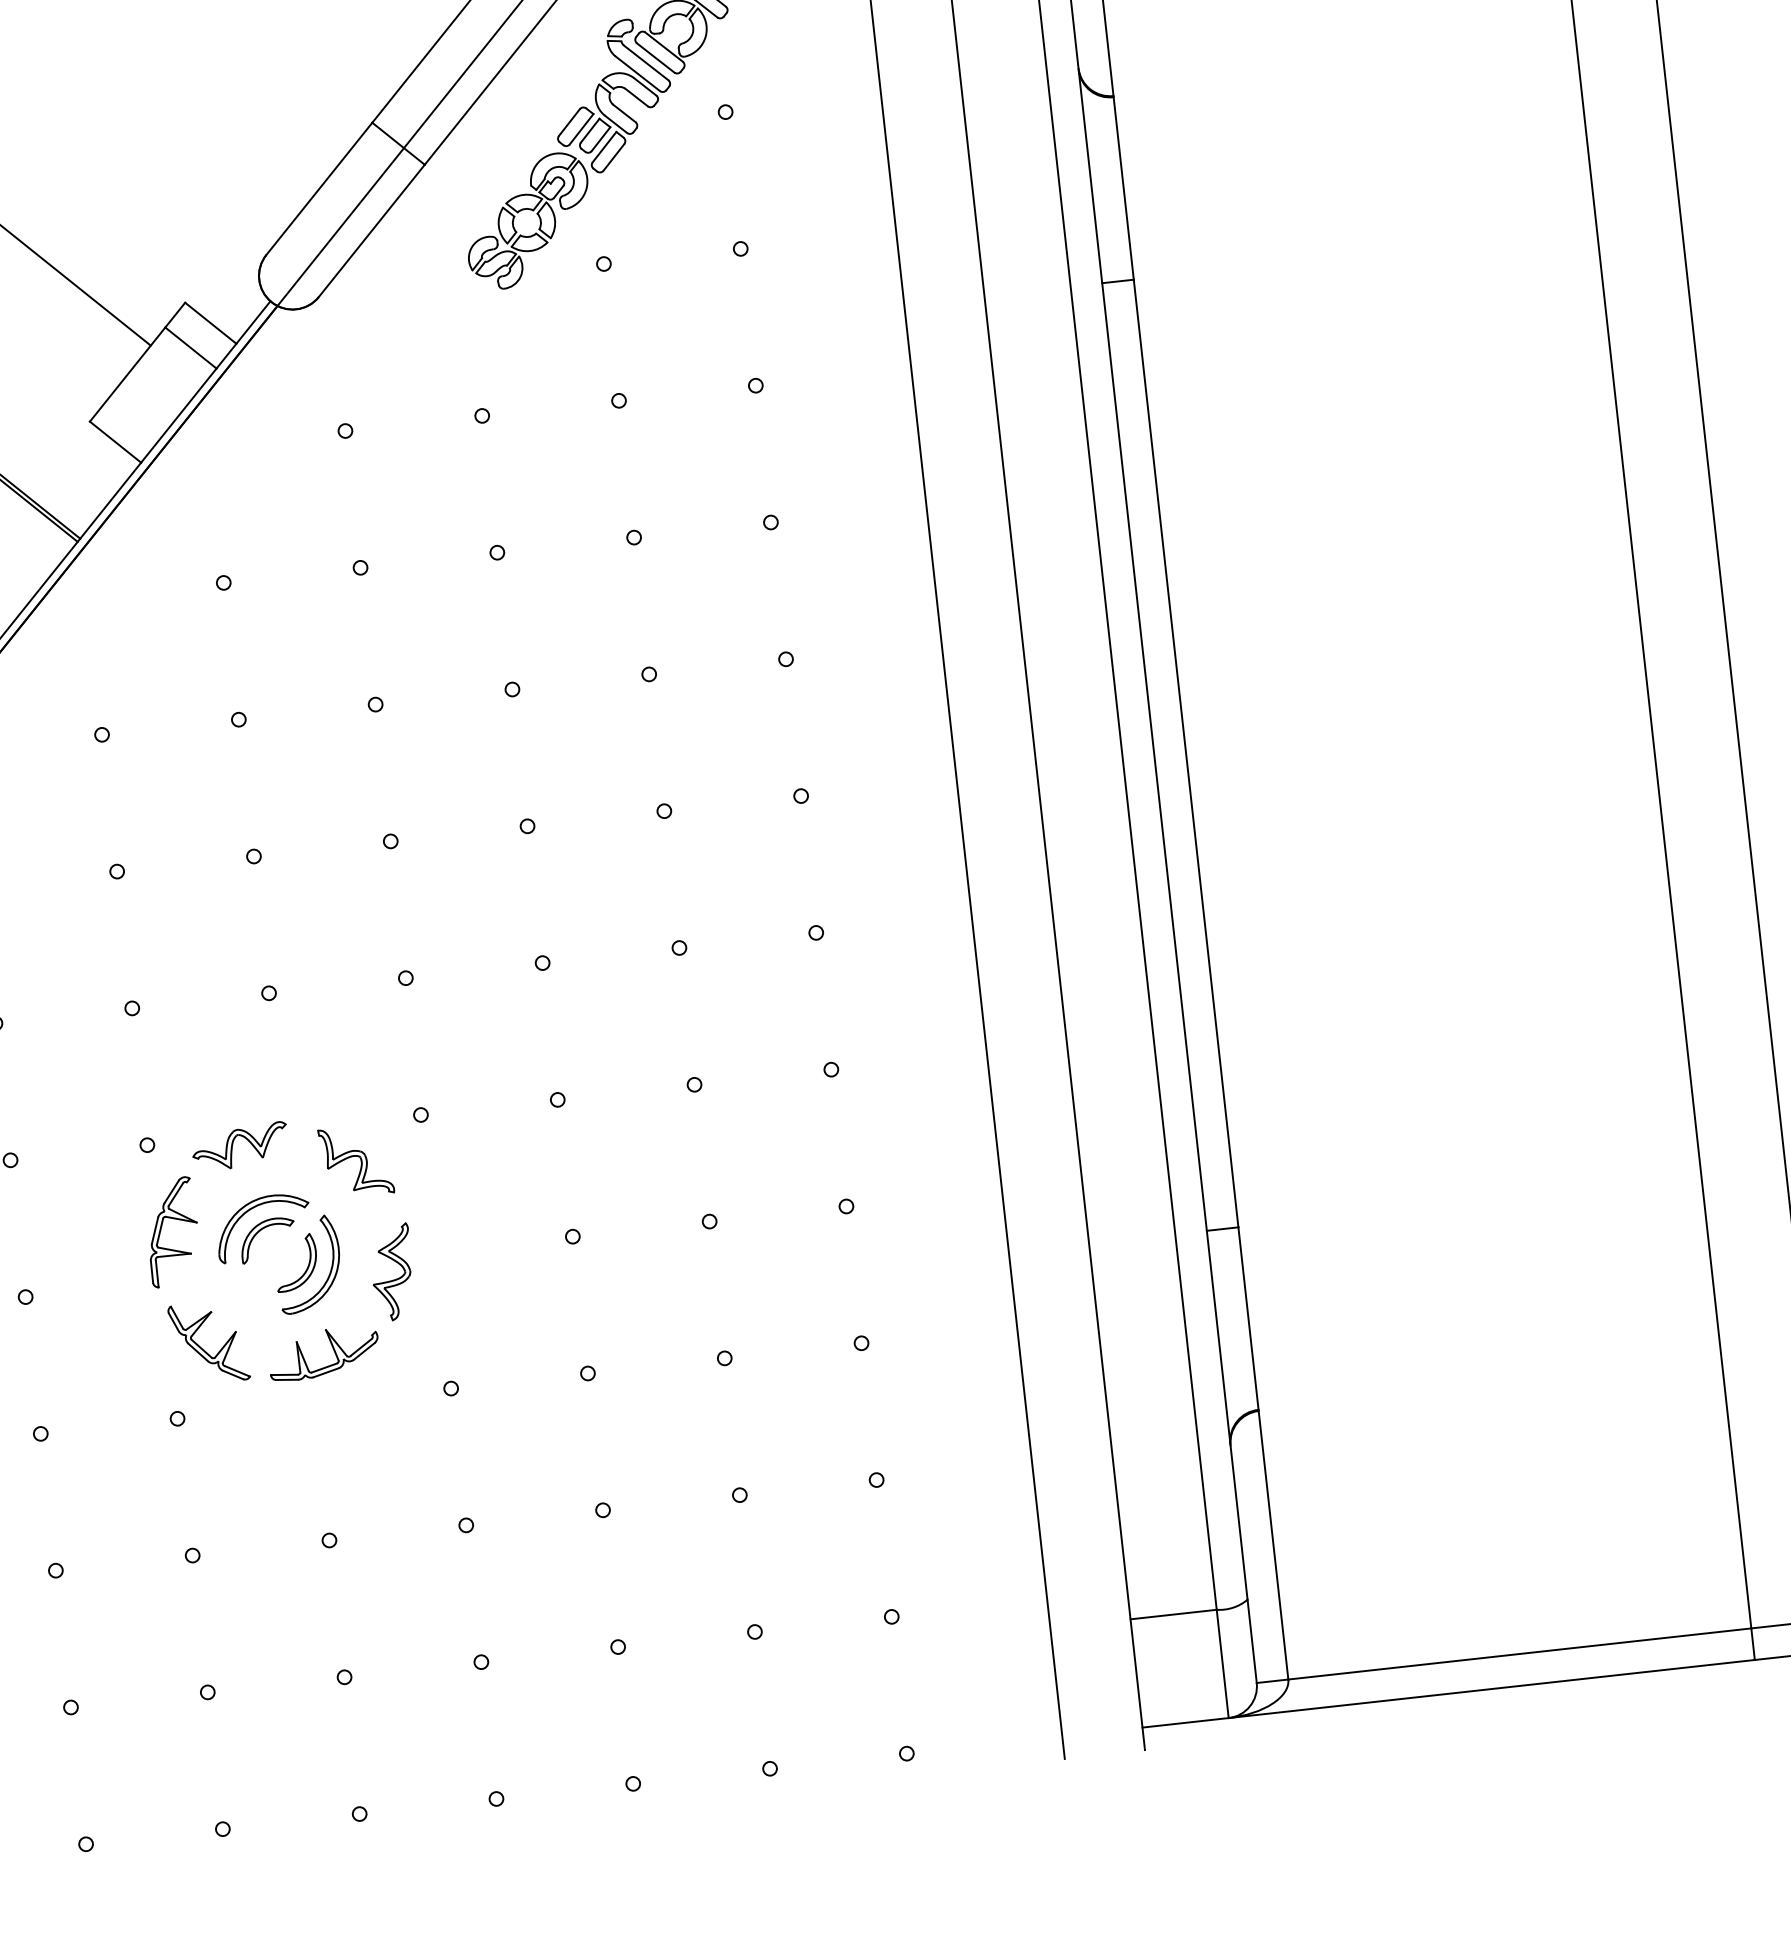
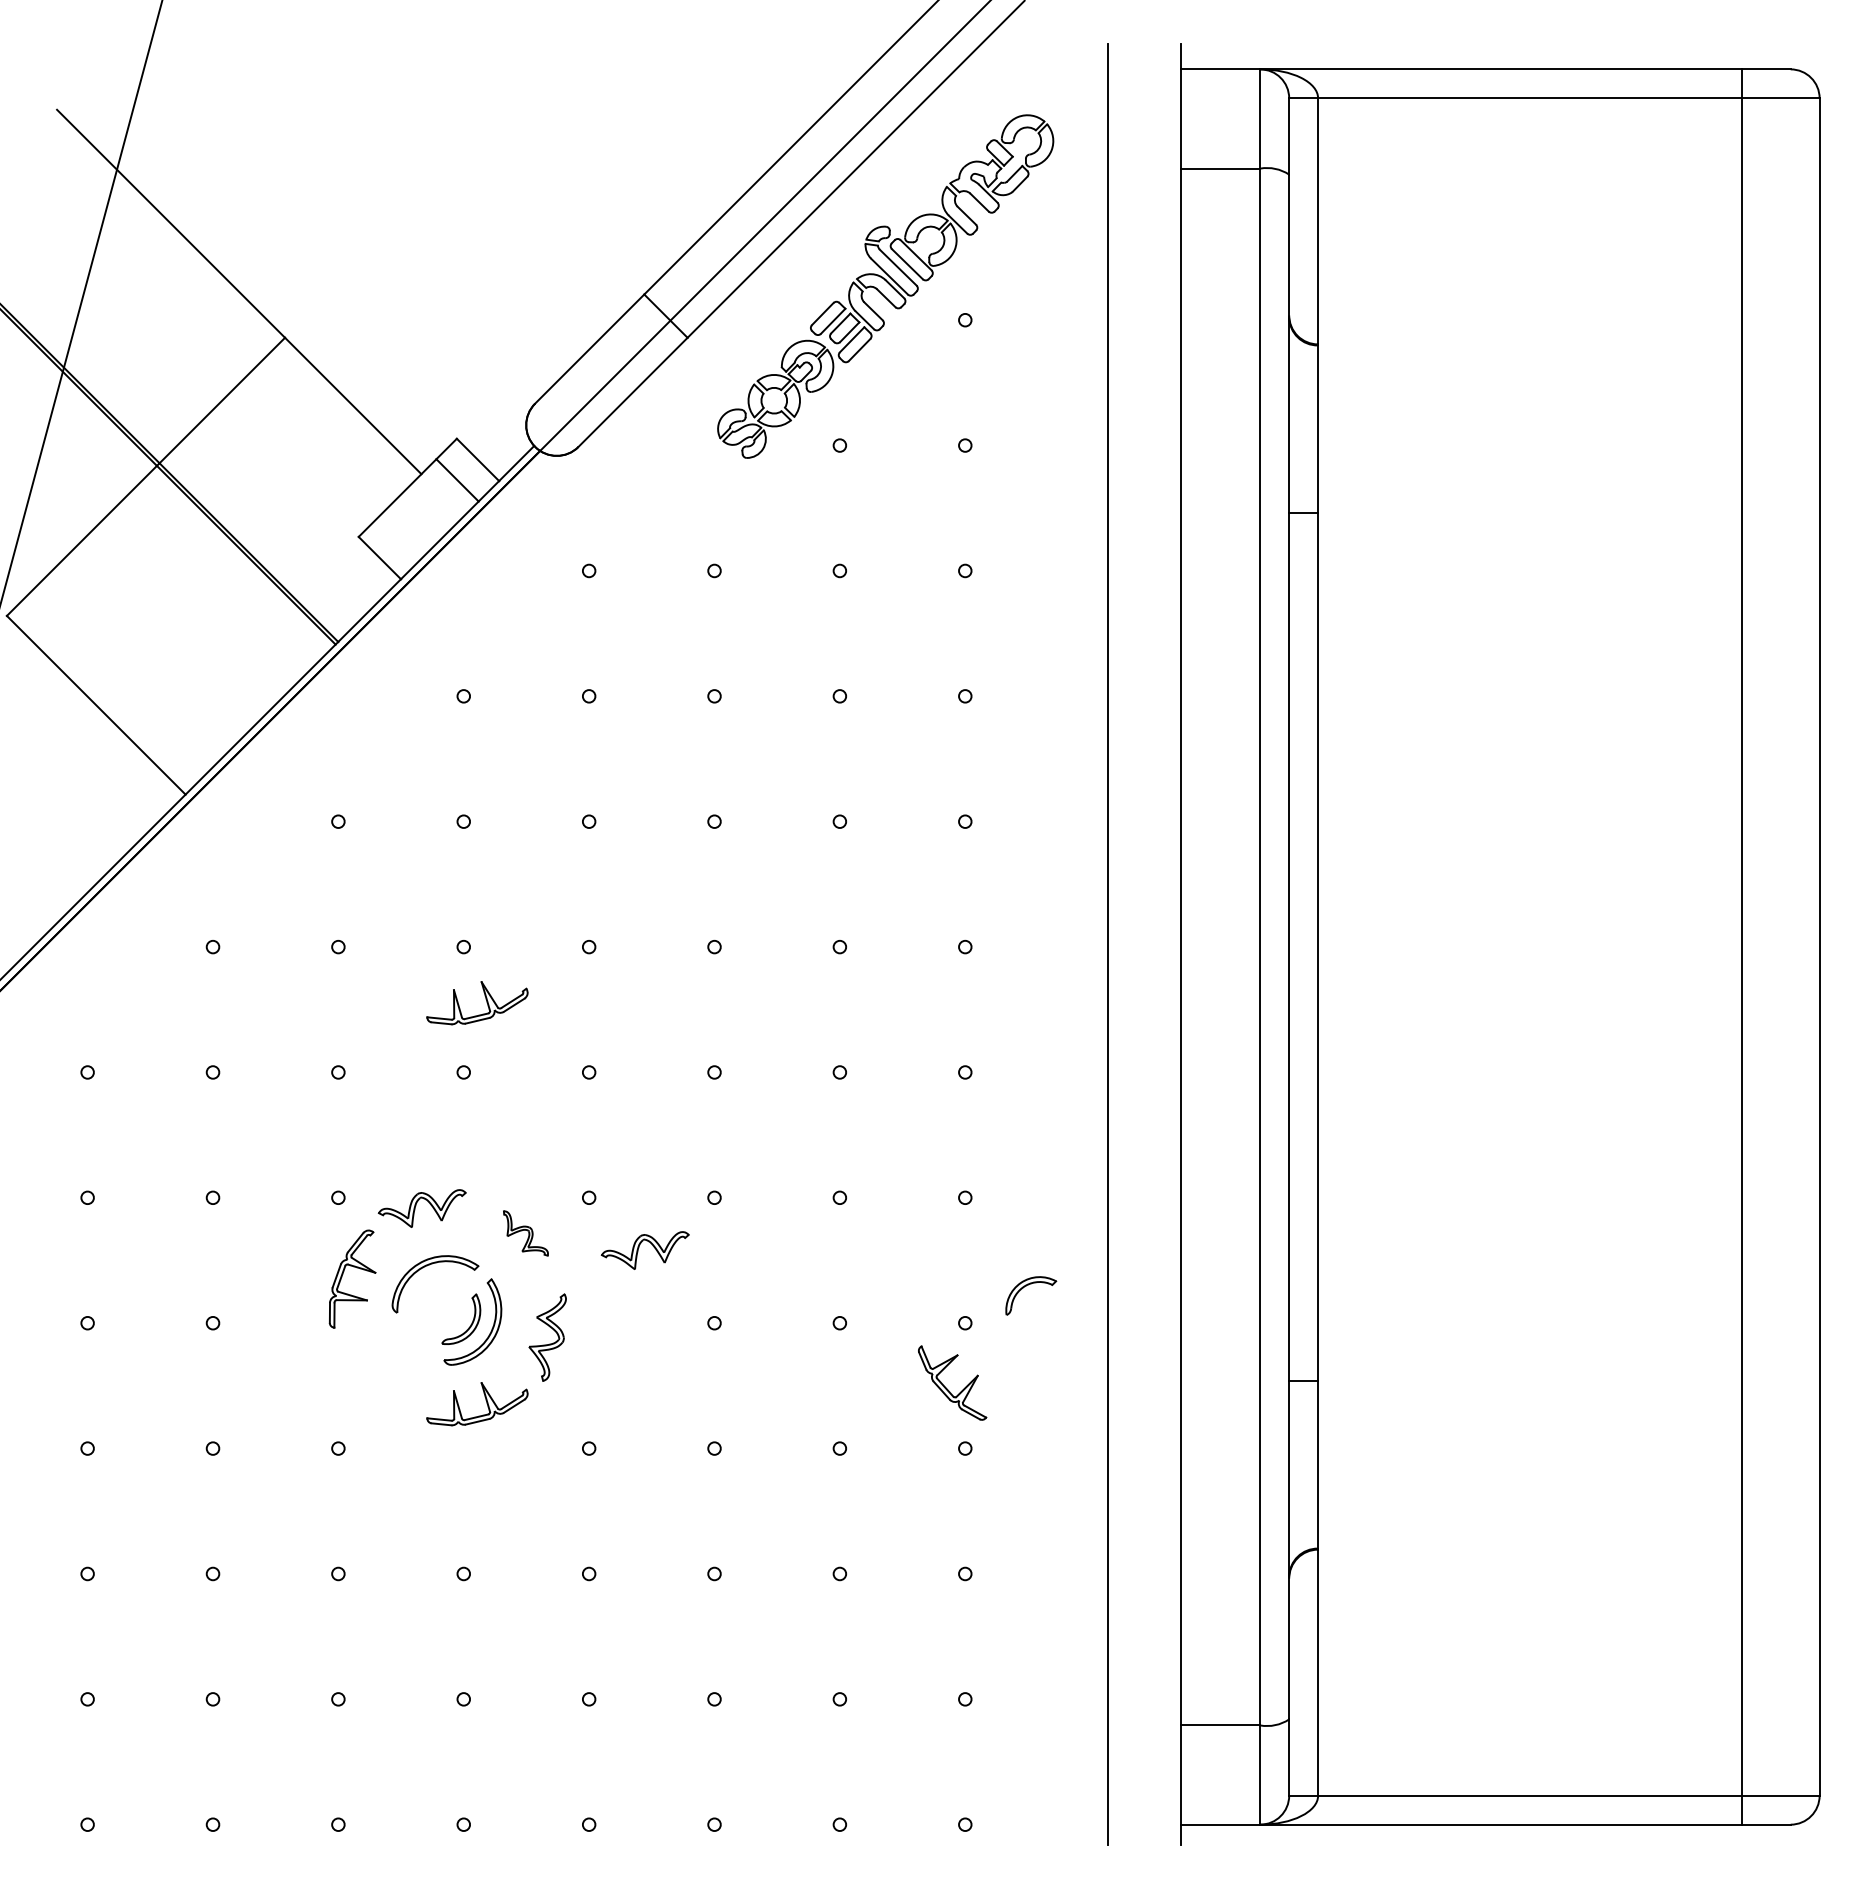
part: (283, 911) -> (485, 999), added
part: (355, 1161) -> (525, 1233), size x0.7
part: (487, 1165) -> (644, 1250), added
part: (261, 1230) -> (1026, 1286), moved
part: (203, 1348) -> (946, 1387), moved

